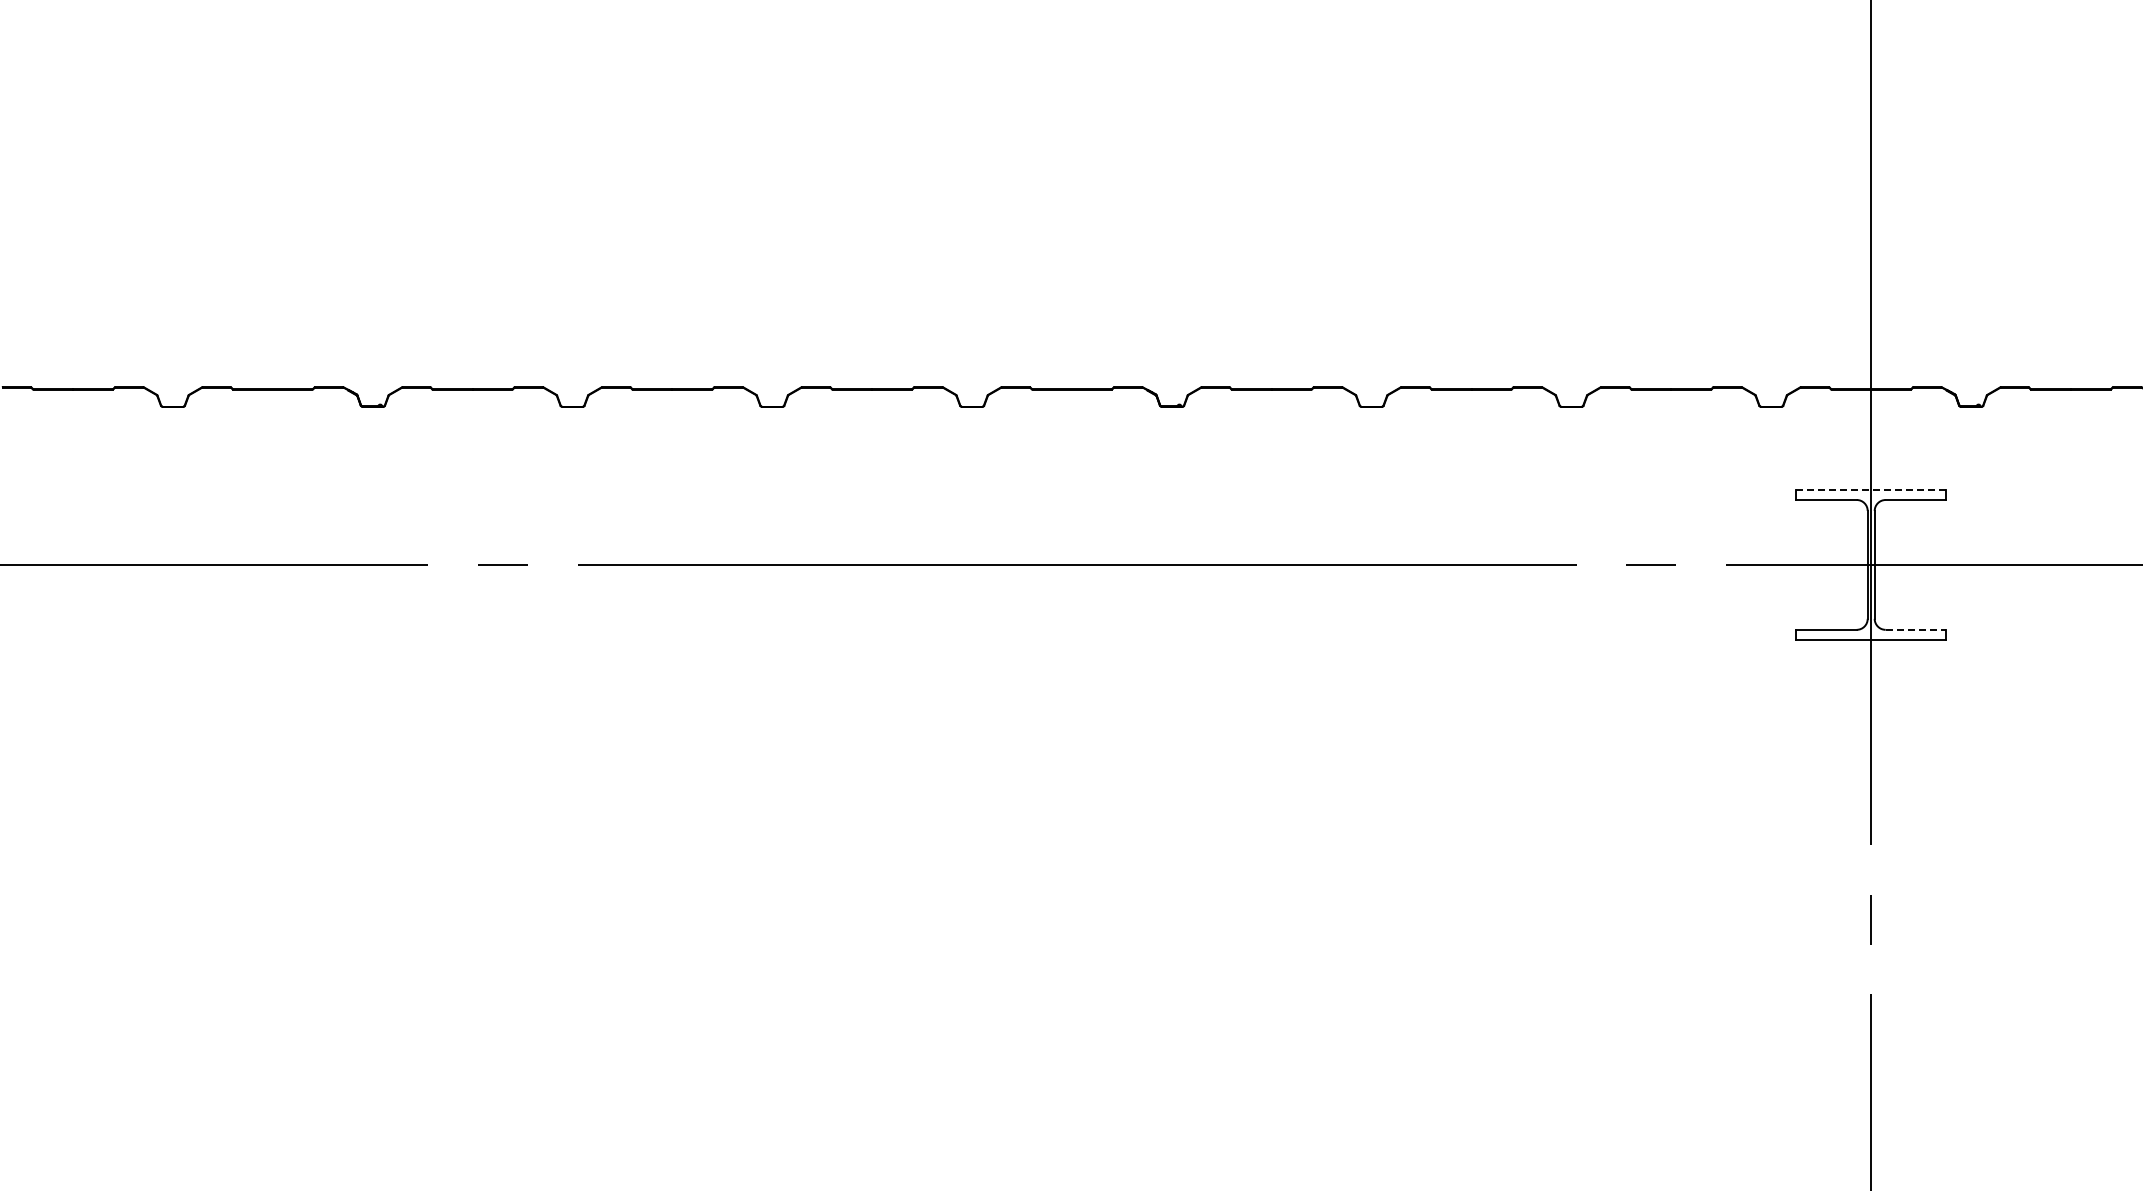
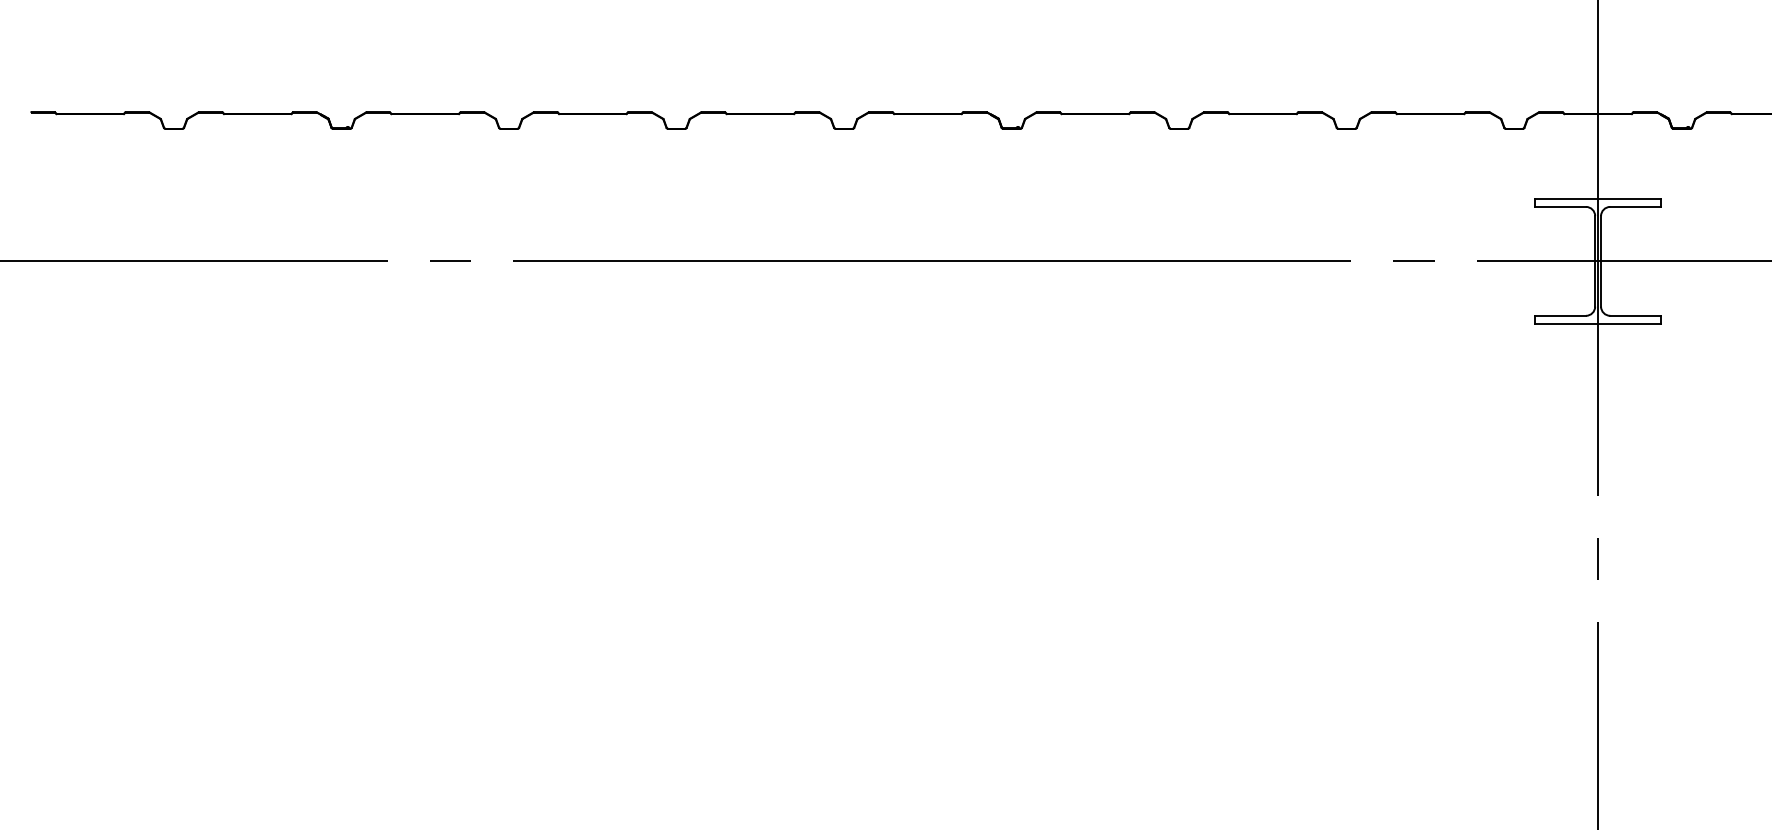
line: (1871, 490) -> (1598, 198), dashed -> solid
line: (1916, 629) -> (1636, 315), dashed -> solid

